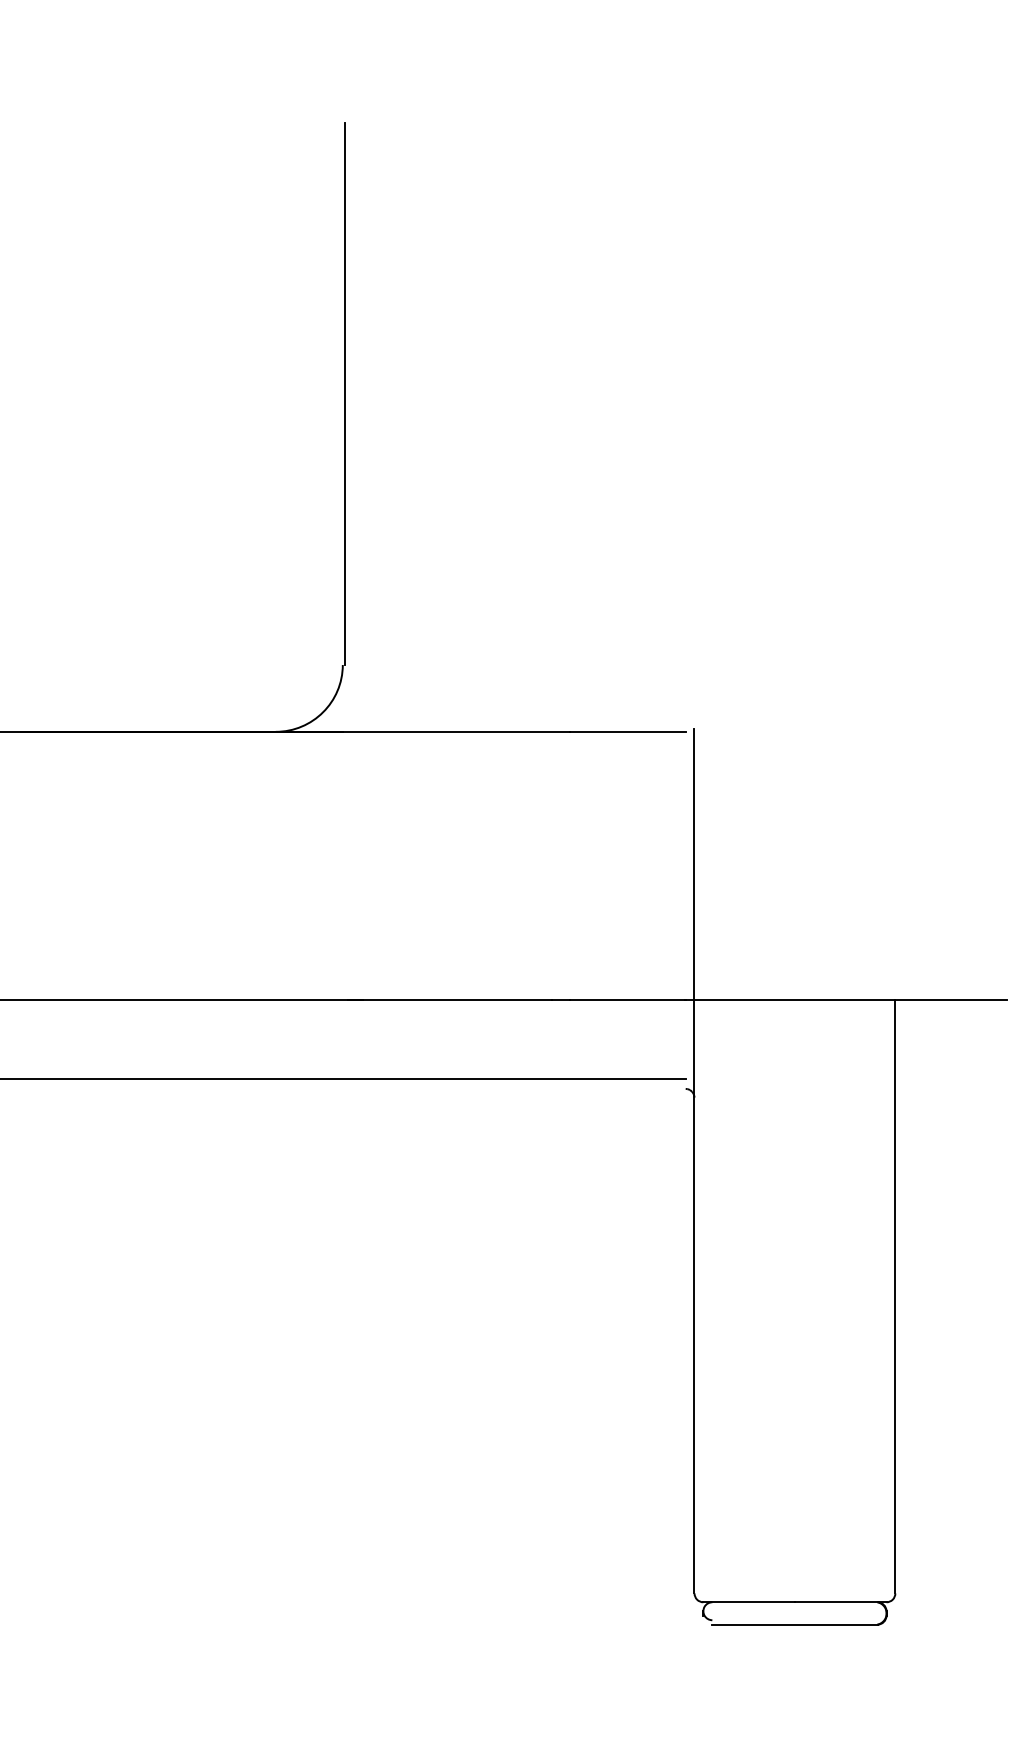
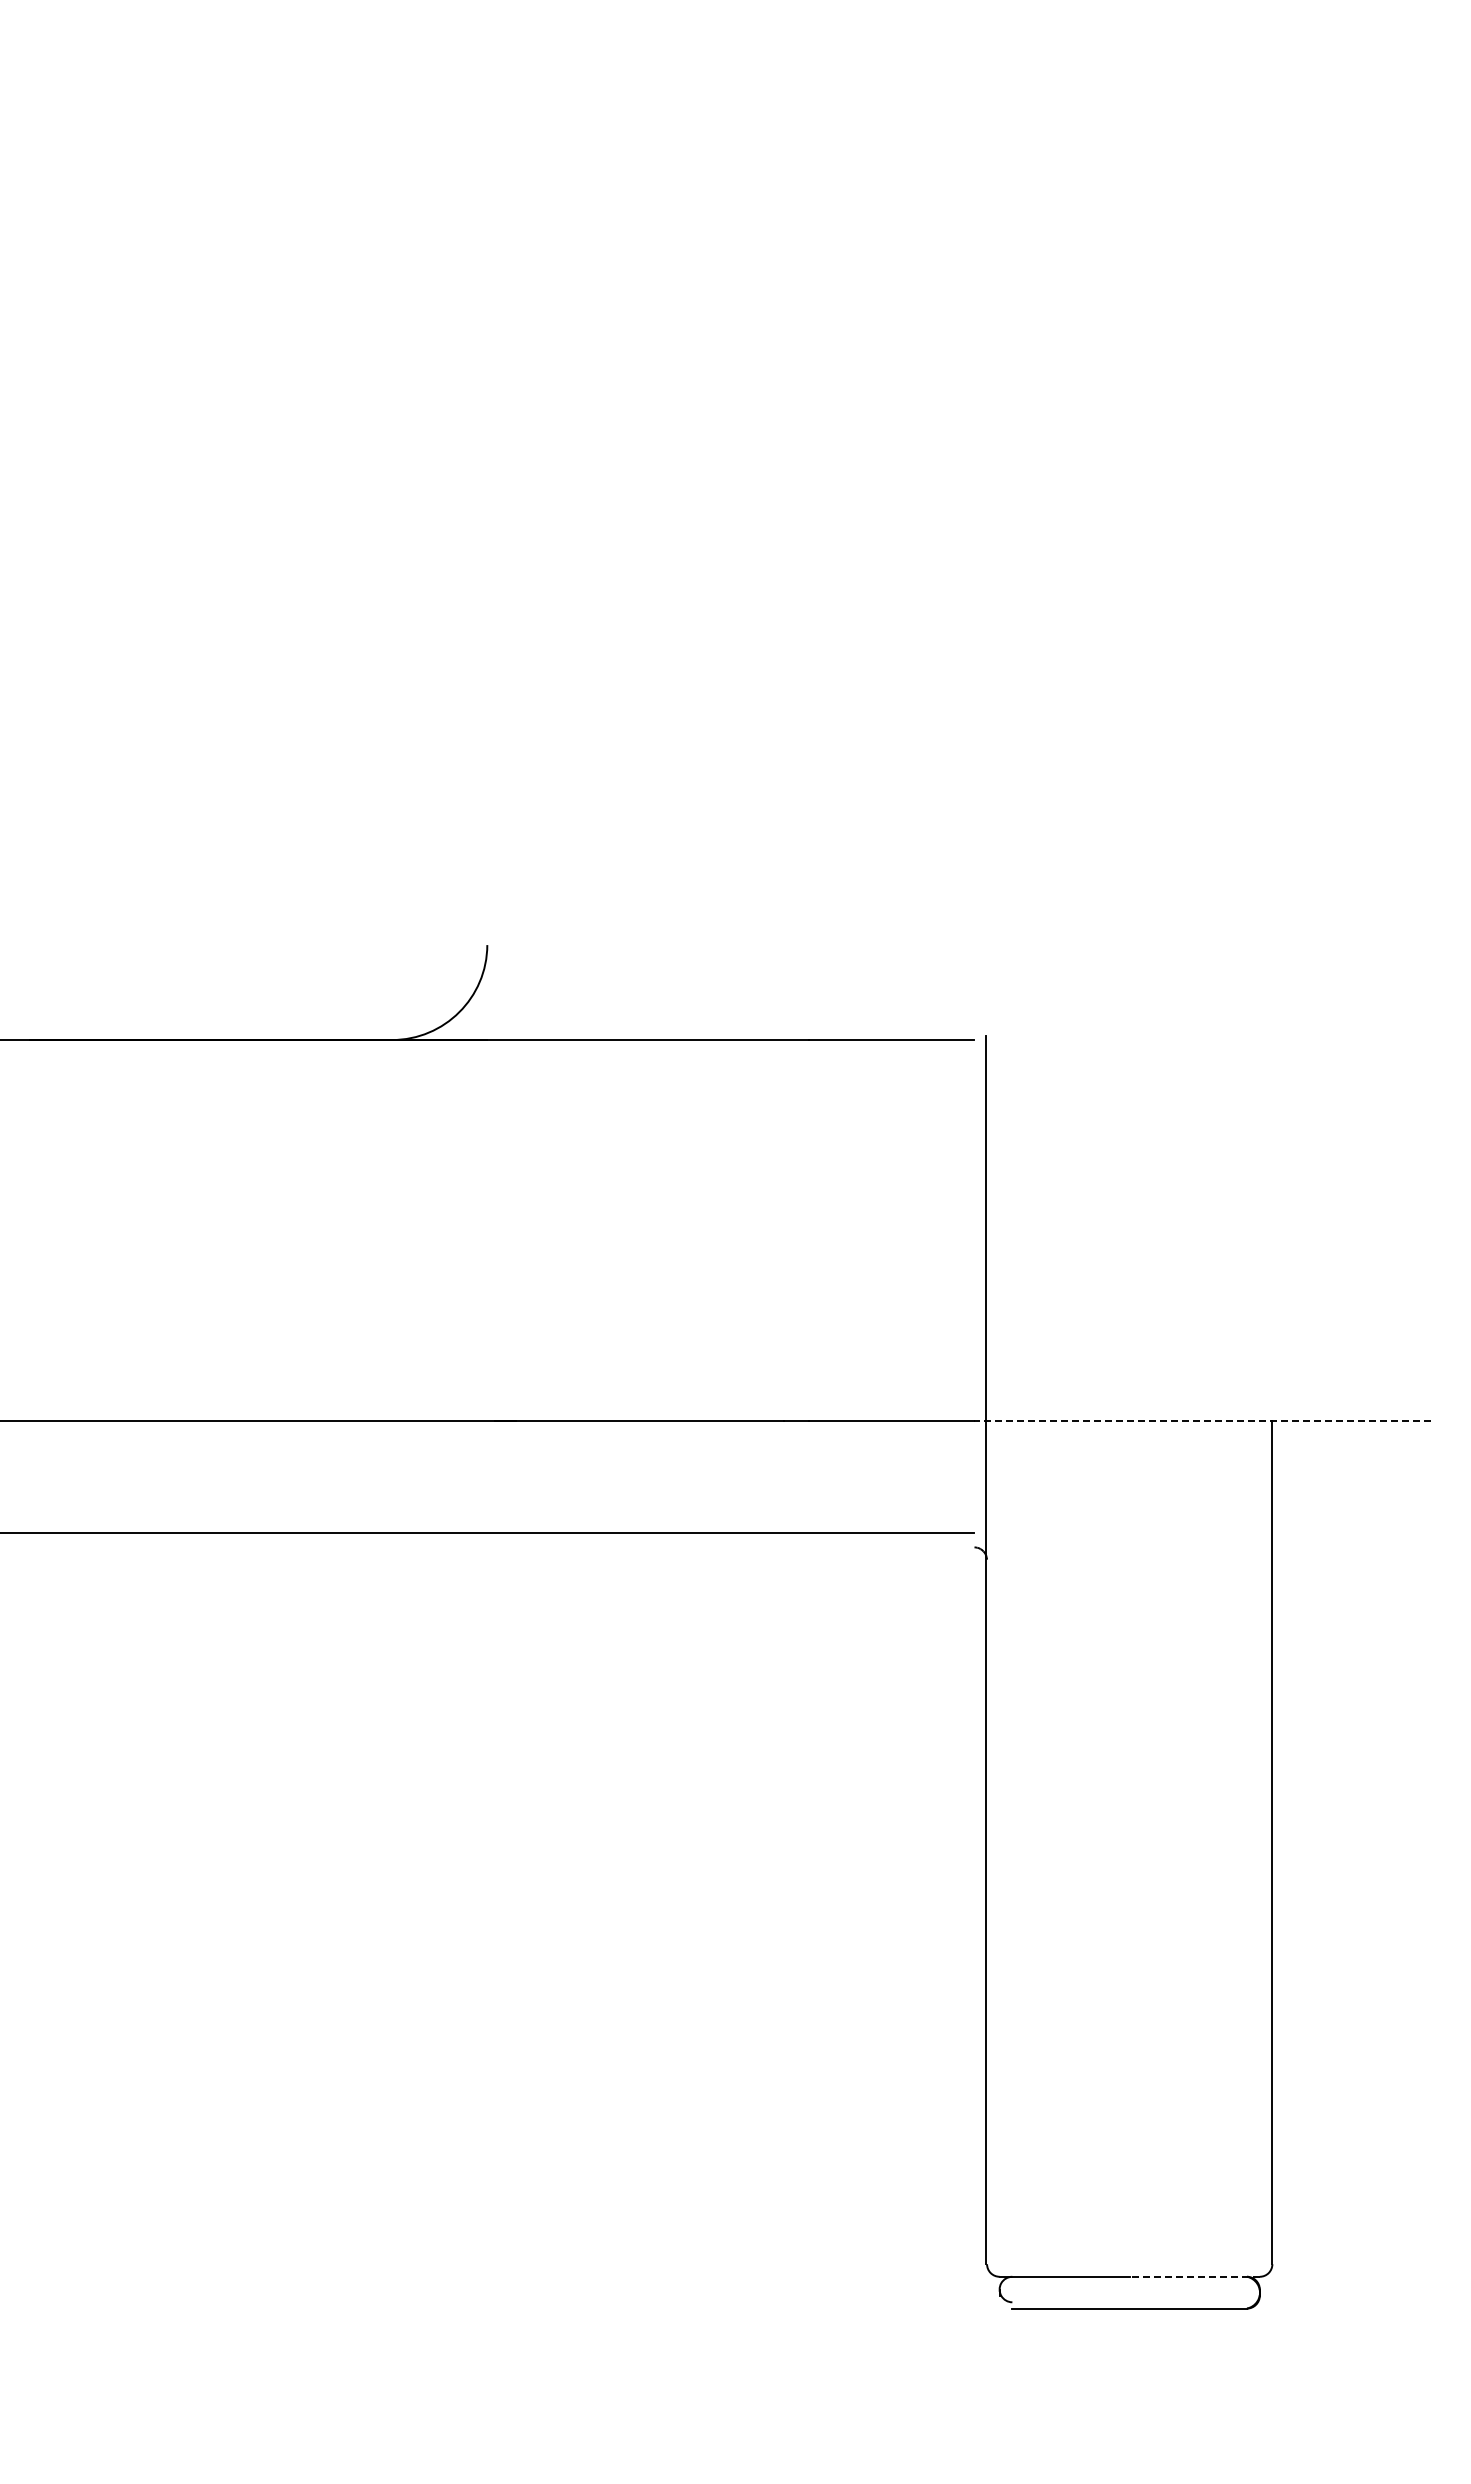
line: (345, 393) -> (490, 559), removed
line: (846, 999) -> (1202, 1420), solid -> dashed
line: (840, 1602) -> (1194, 2276), solid -> dashed

